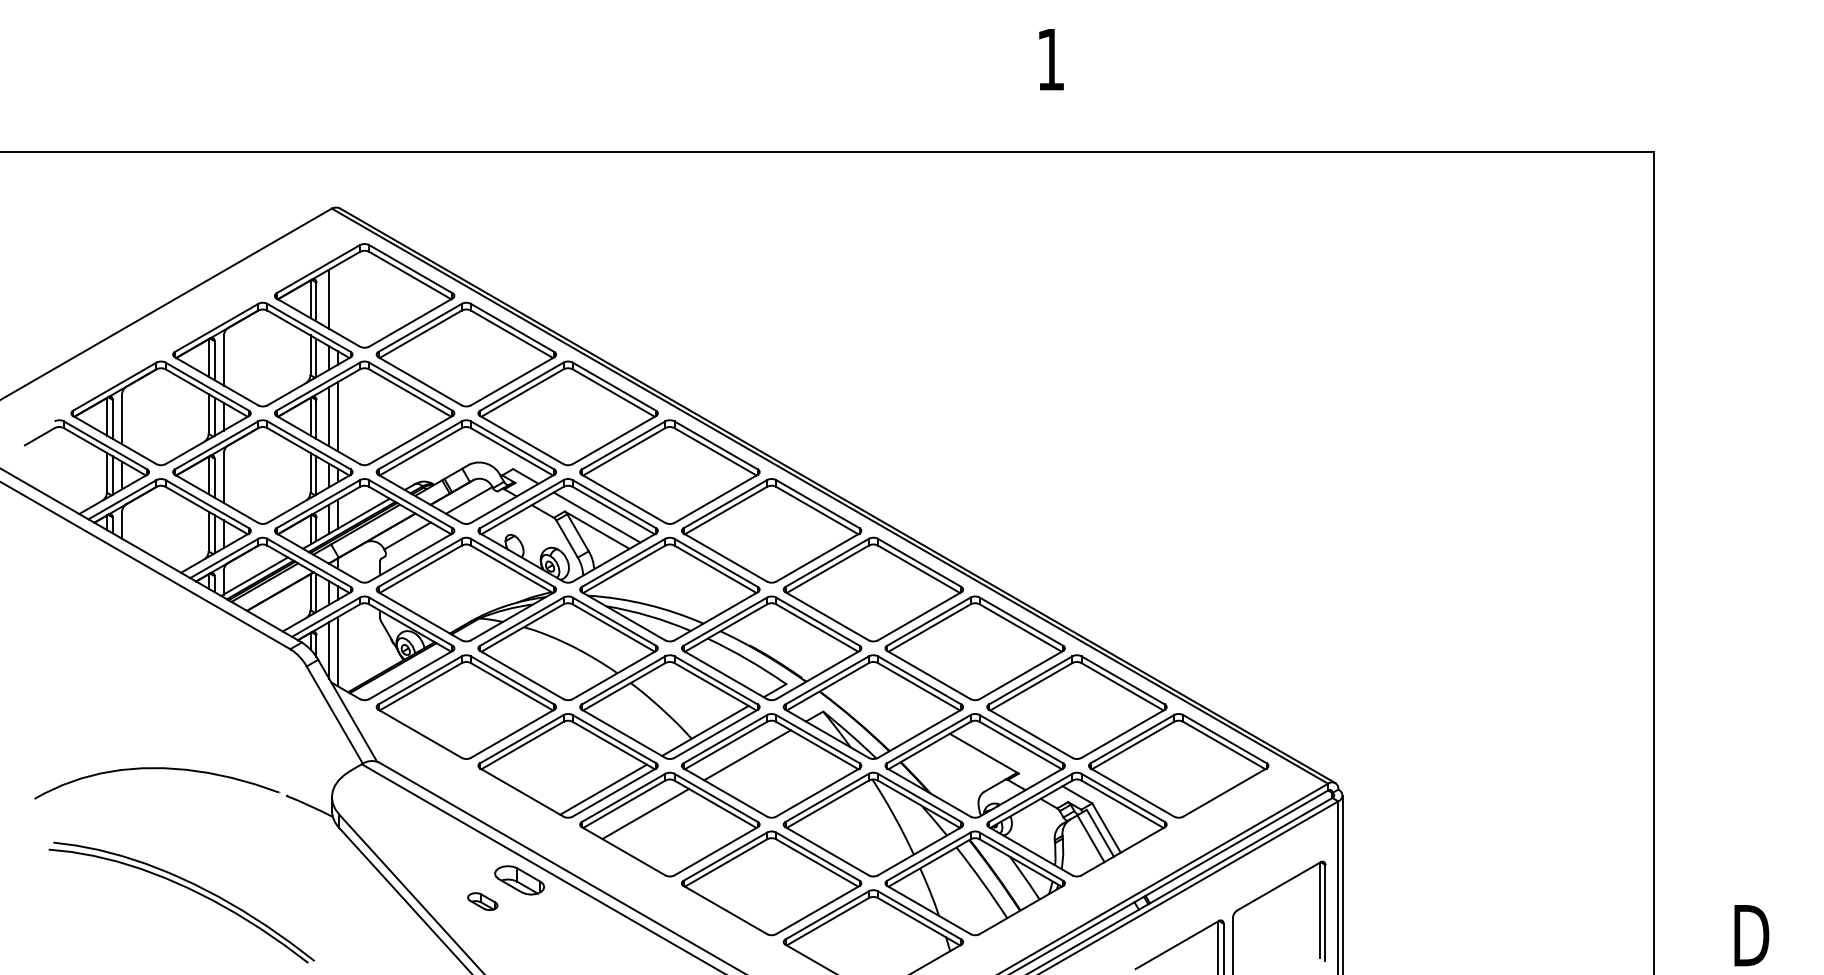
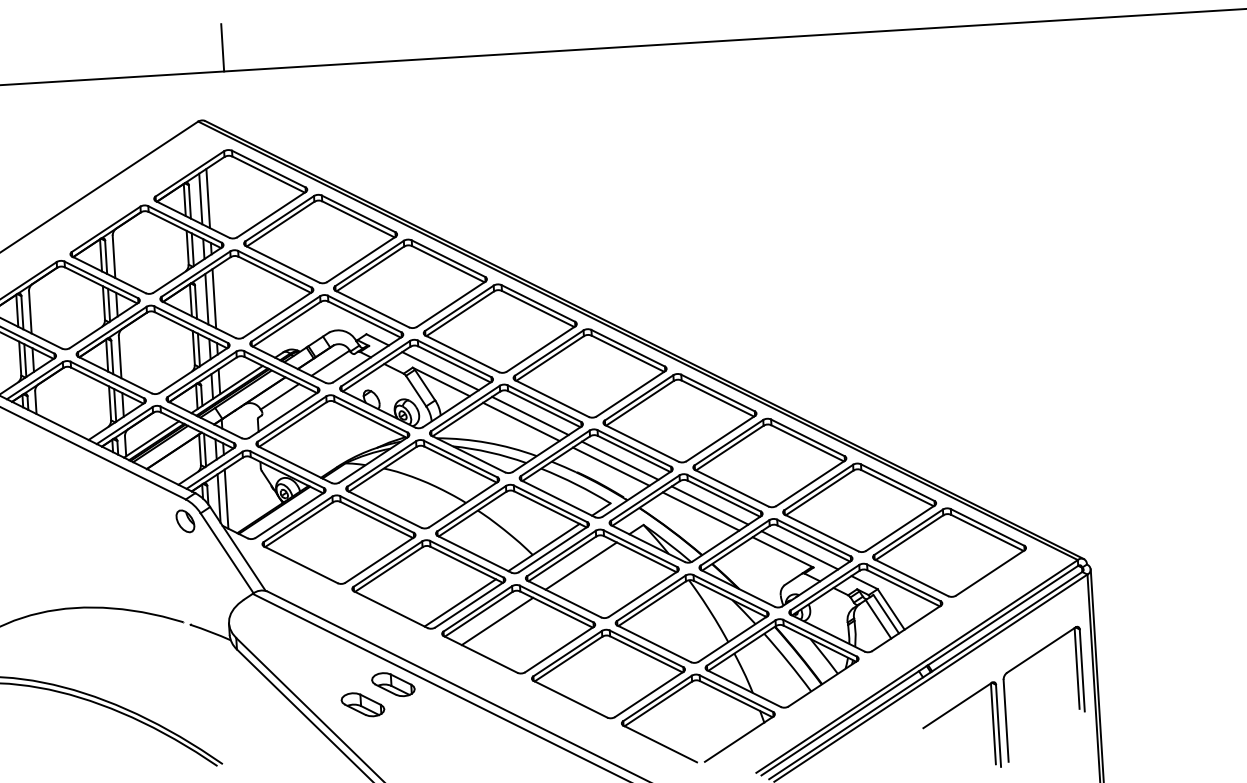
line: (365, 123) -> (222, 47), added
line: (338, 298) -> (208, 197), added
line: (698, 576) -> (530, 416), added
line: (687, 582) -> (521, 421), added
line: (800, 635) -> (620, 461), added
line: (789, 641) -> (611, 466), added
part: (288, 674) -> (185, 521), added
line: (902, 693) -> (710, 505), added
line: (891, 700) -> (701, 511), added
line: (1003, 752) -> (799, 550), added
part: (482, 901) -> (362, 704), size x1.67

